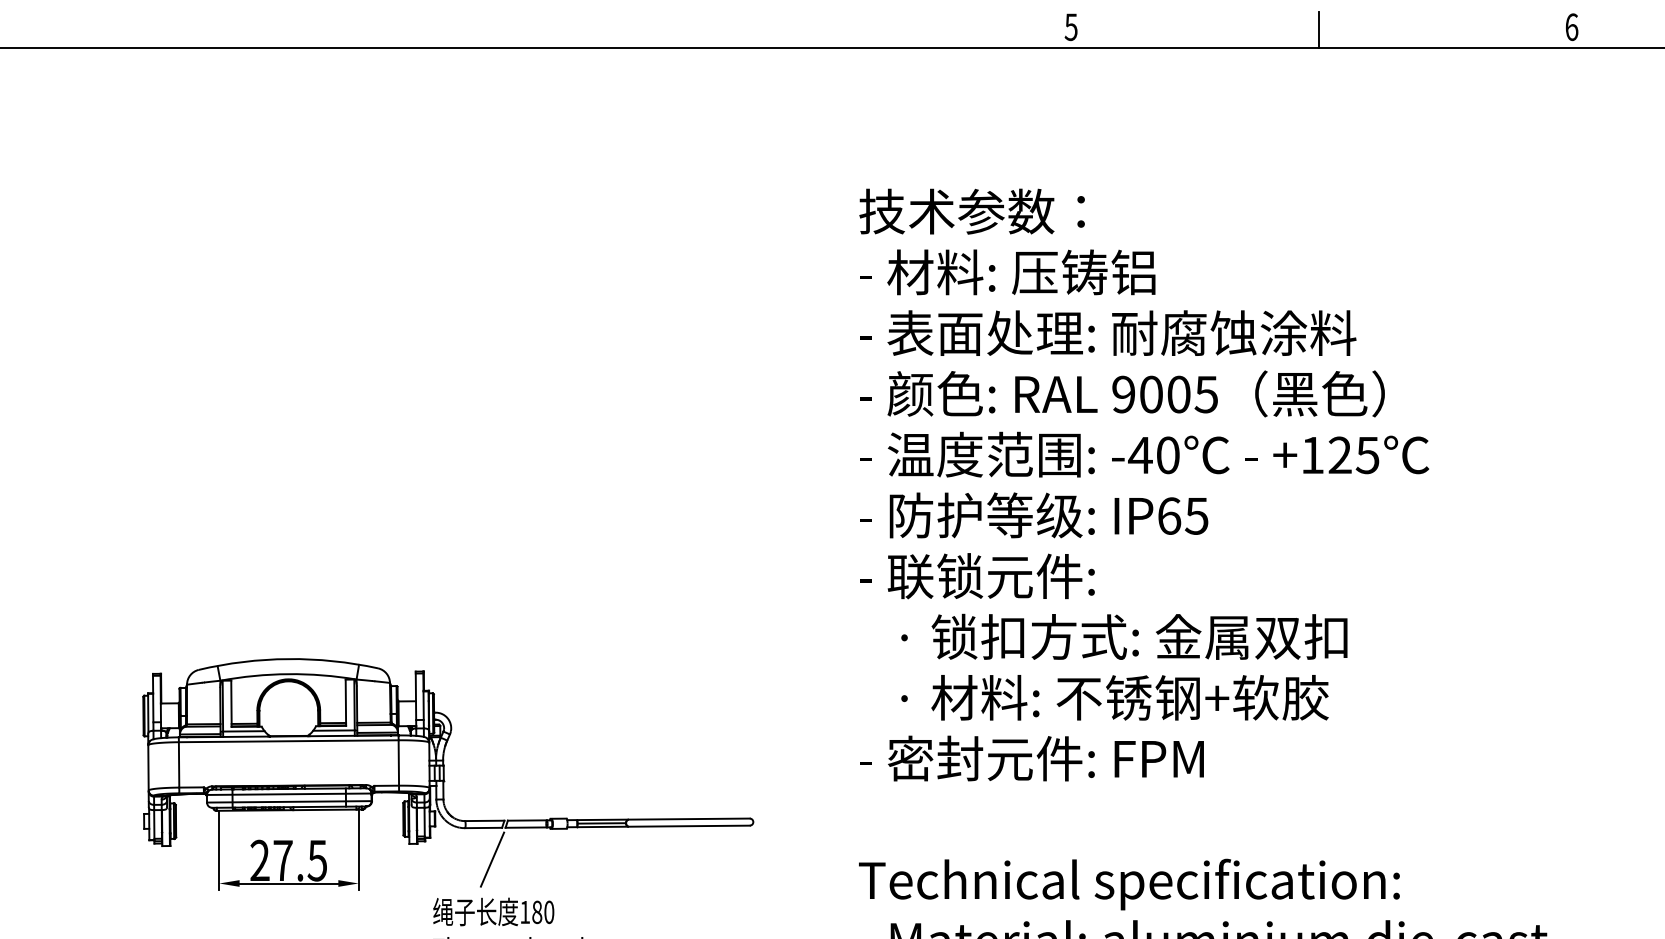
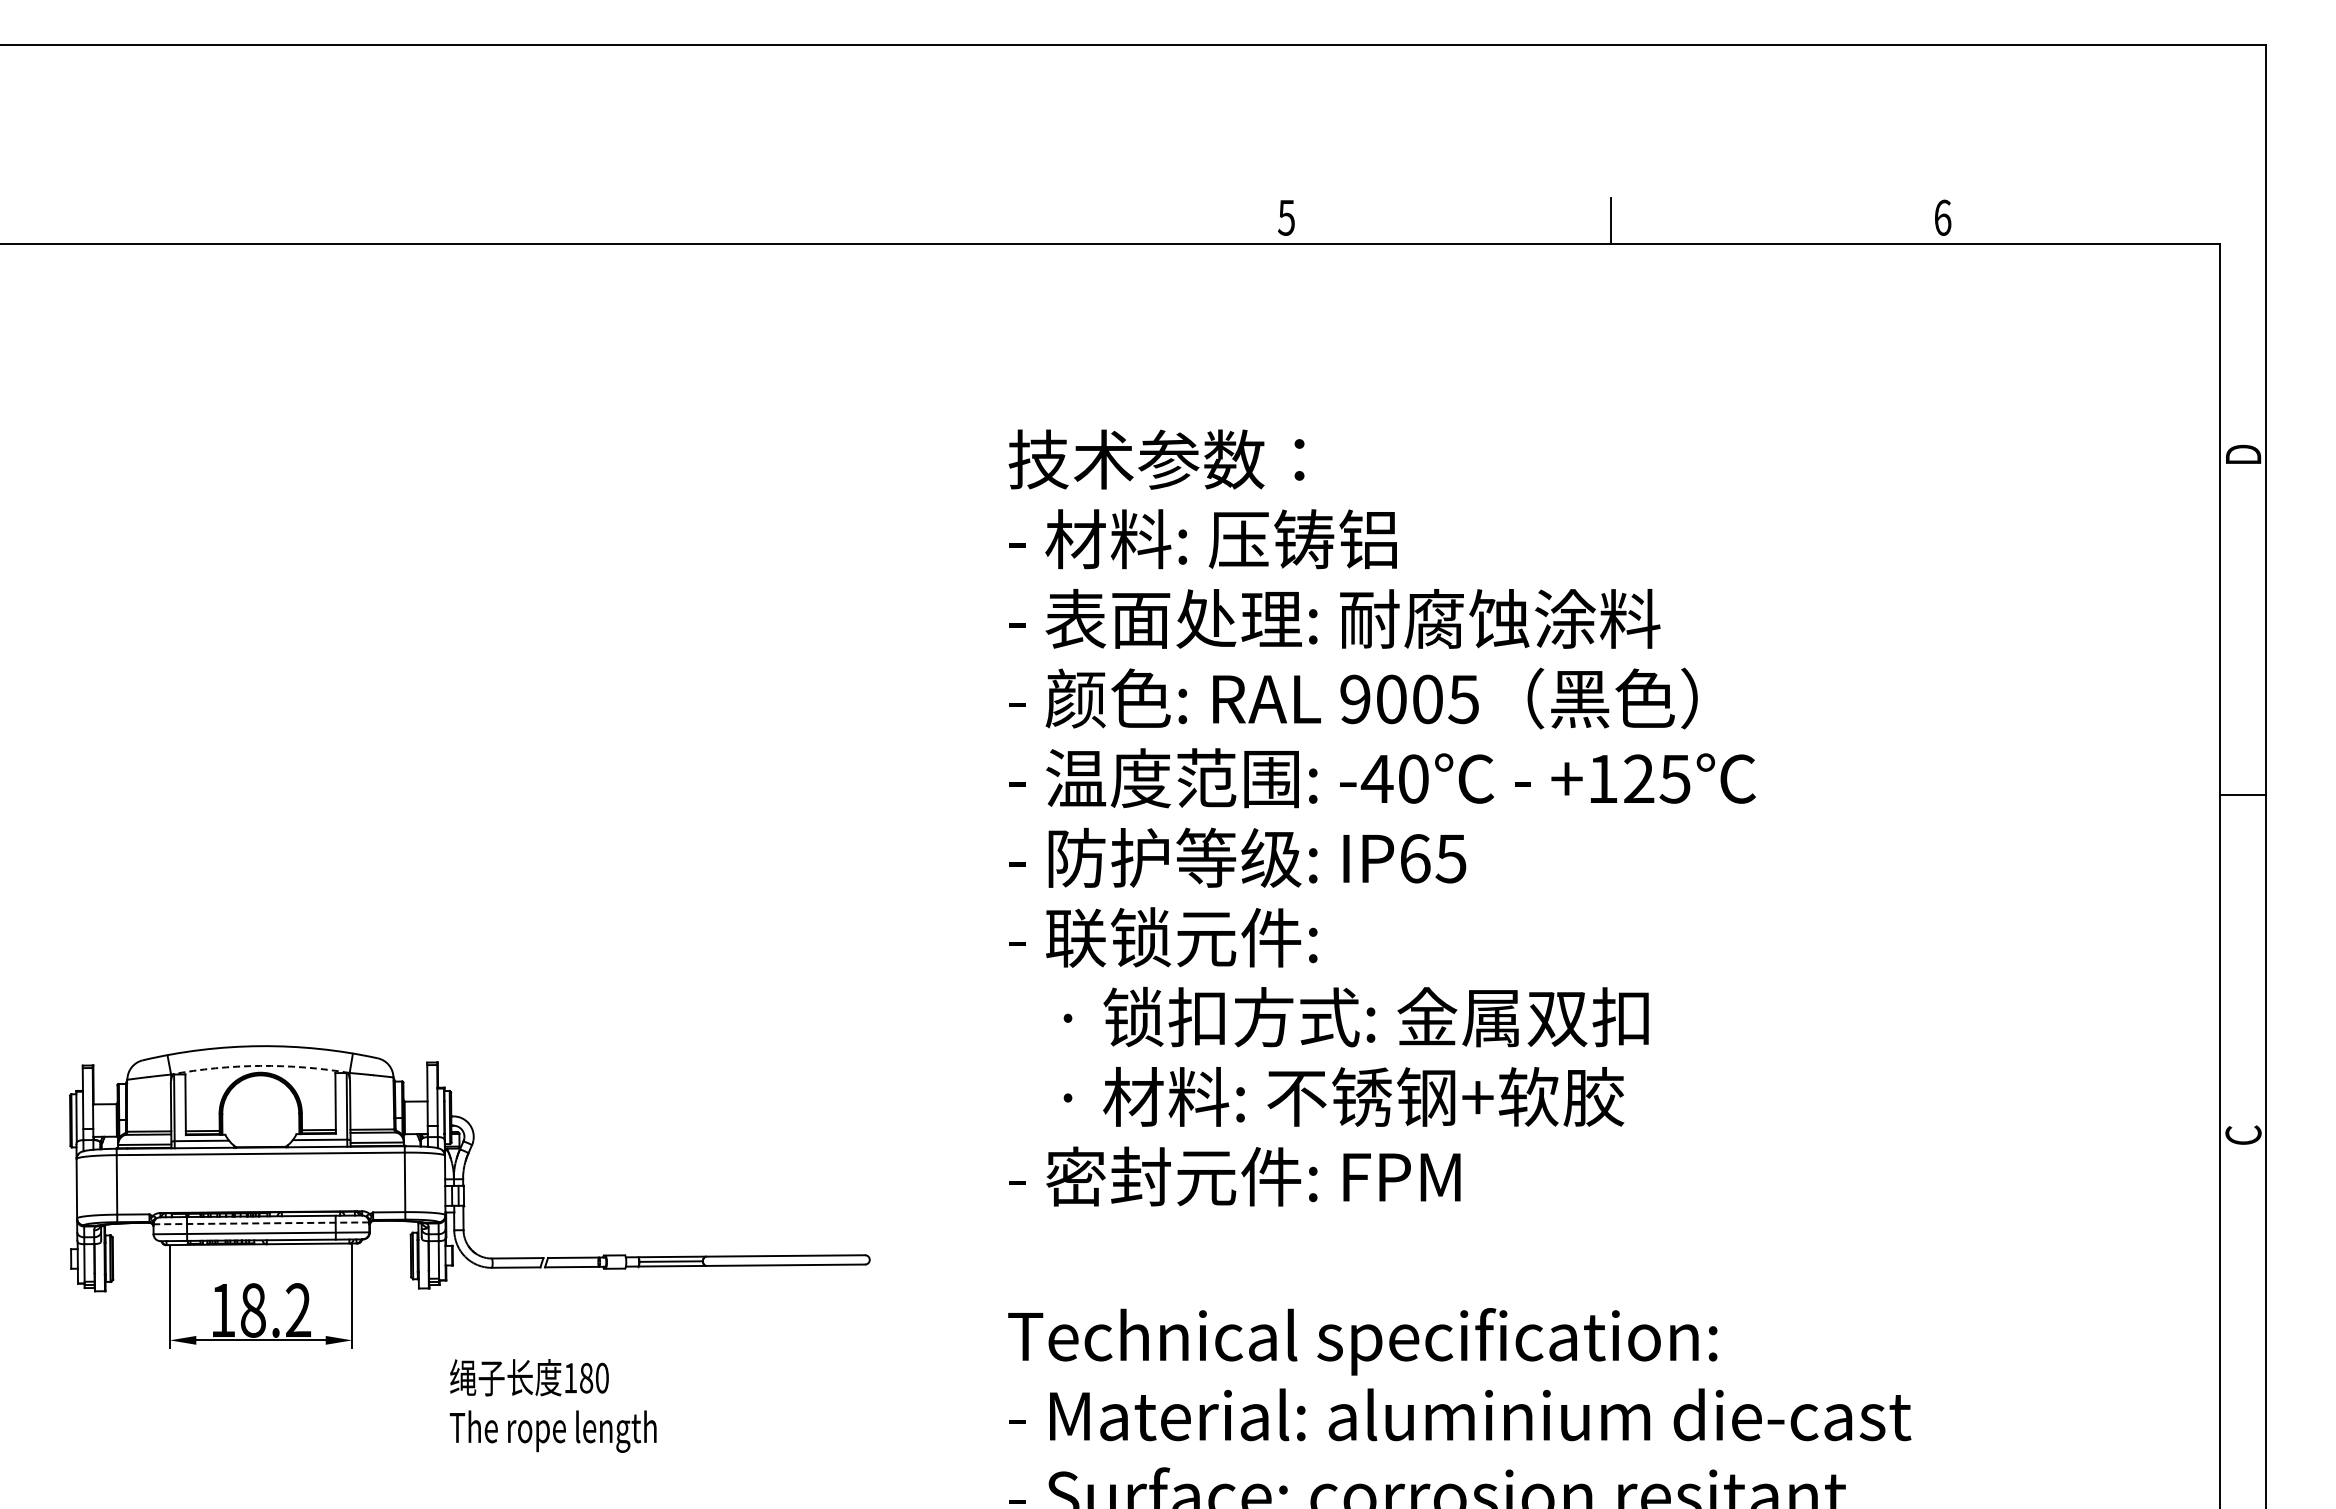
arc: (288, 673) -> (260, 1065), solid -> dashed
line: (289, 794) -> (261, 1223), solid -> dashed
line: (492, 859) -> (527, 1308), removed
text: (288, 860) -> (260, 1310), 27.5 -> 18.2

